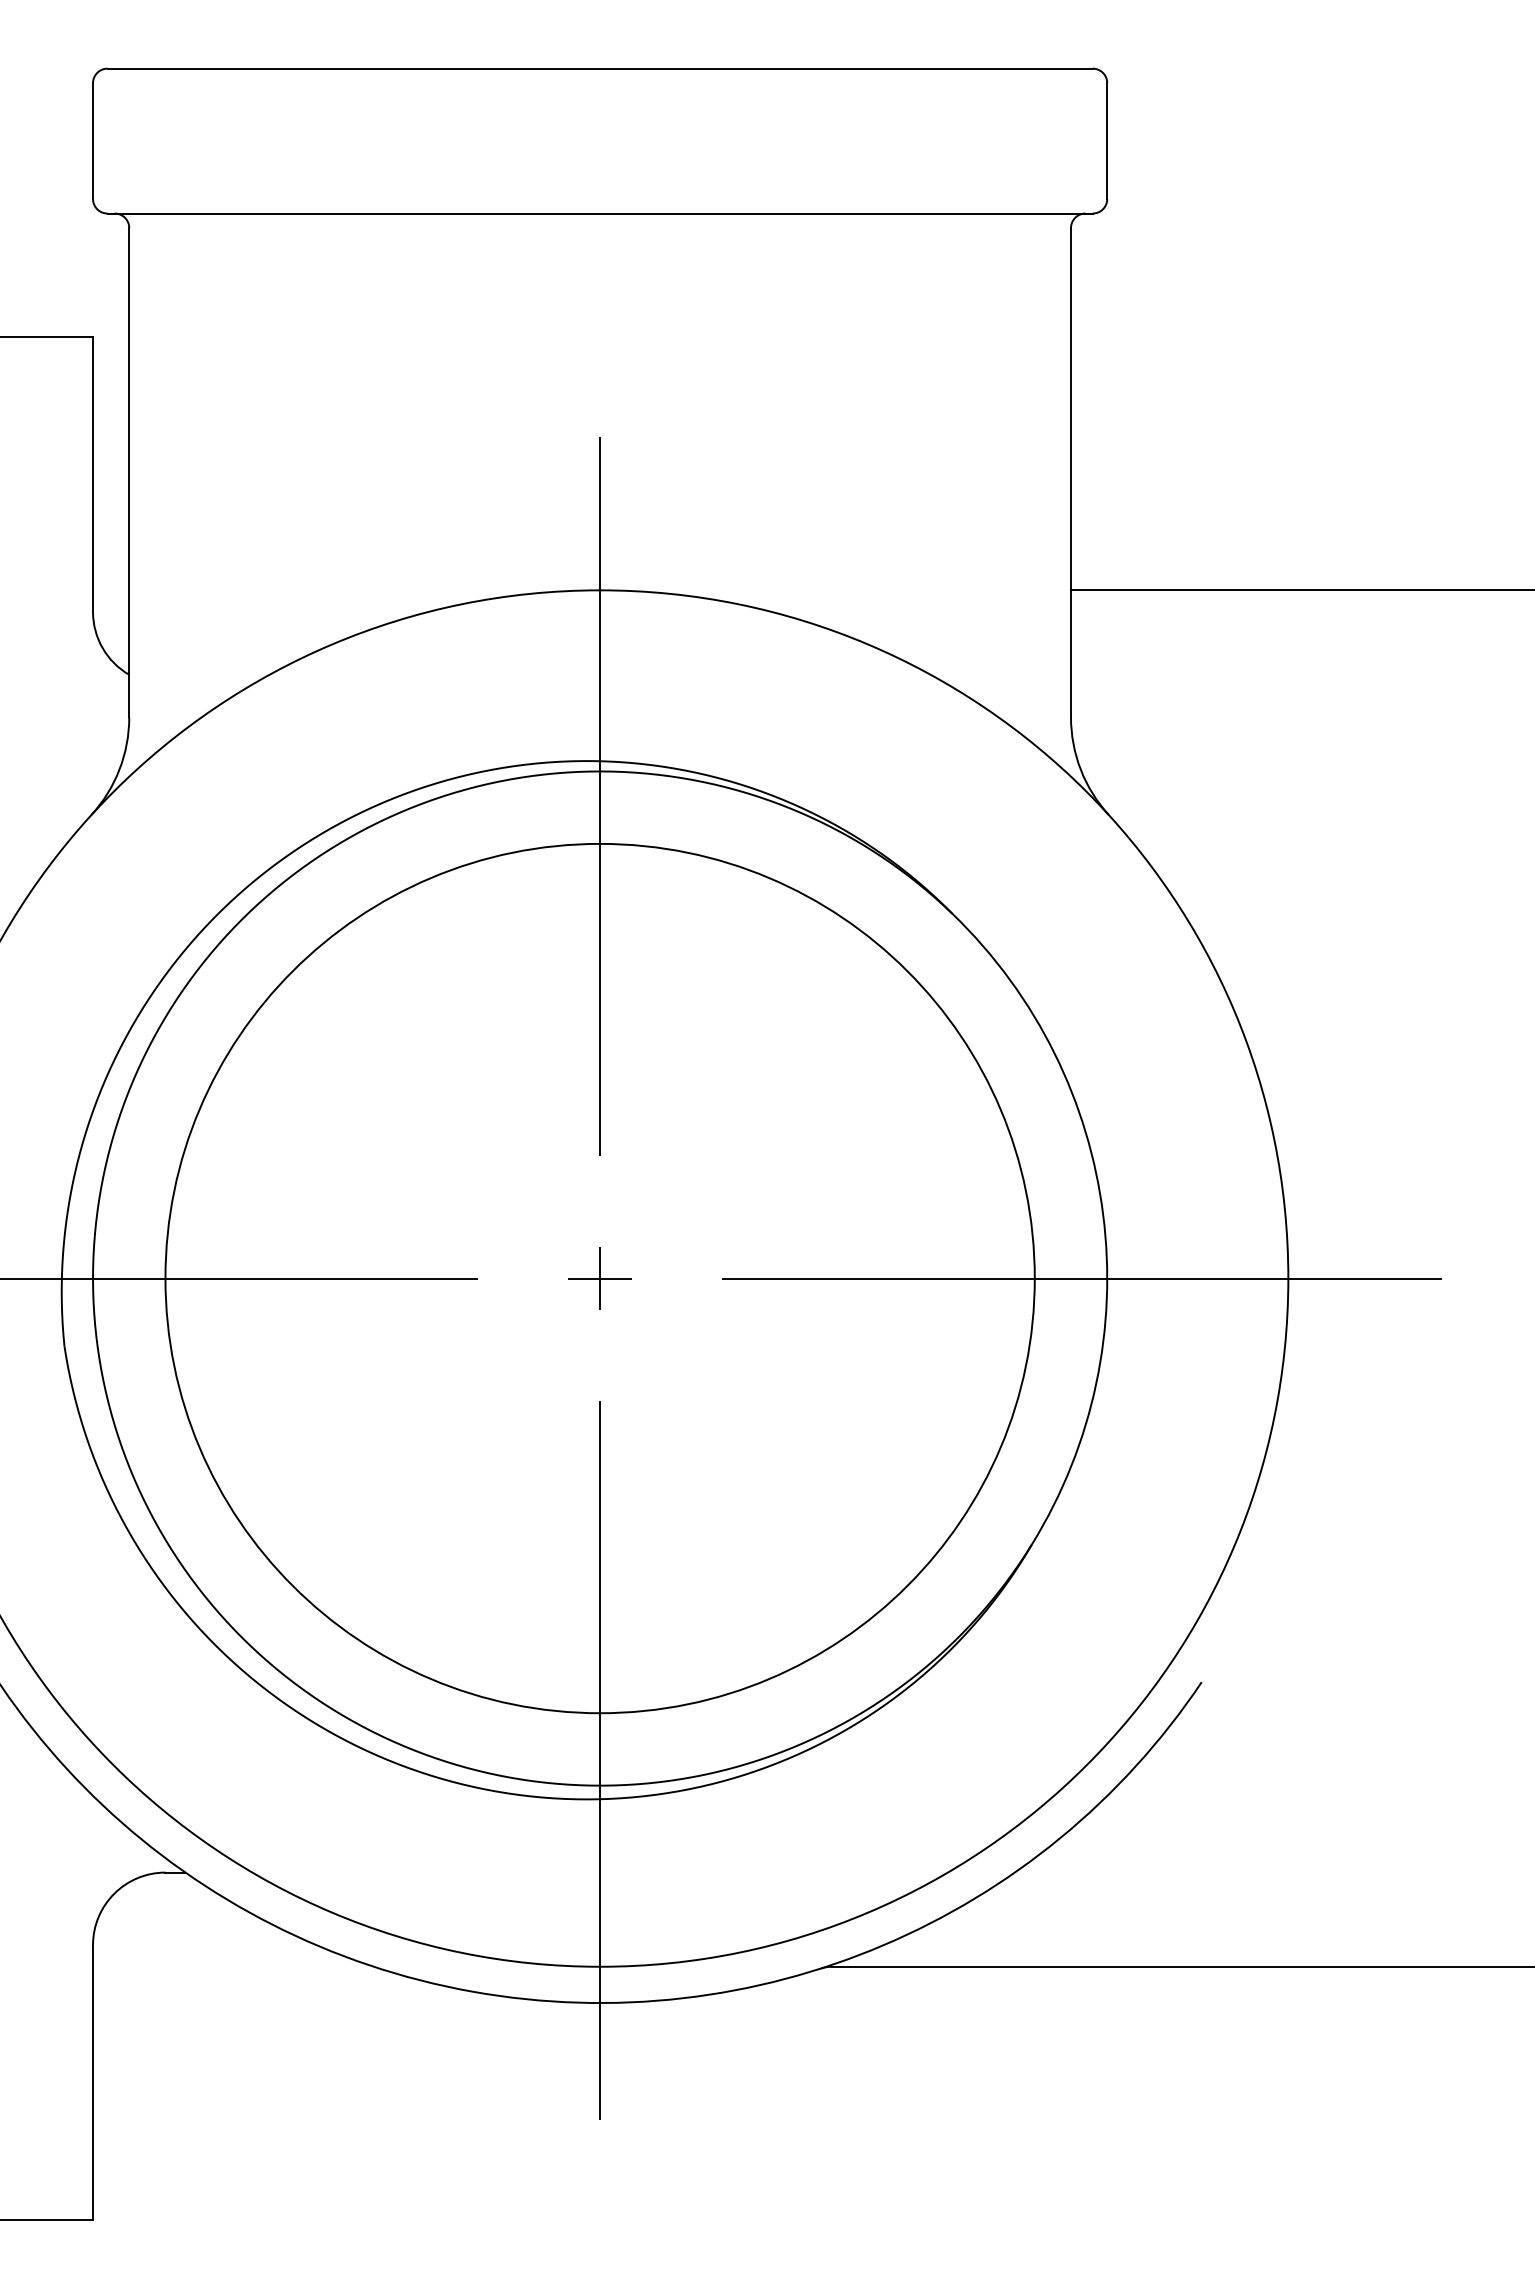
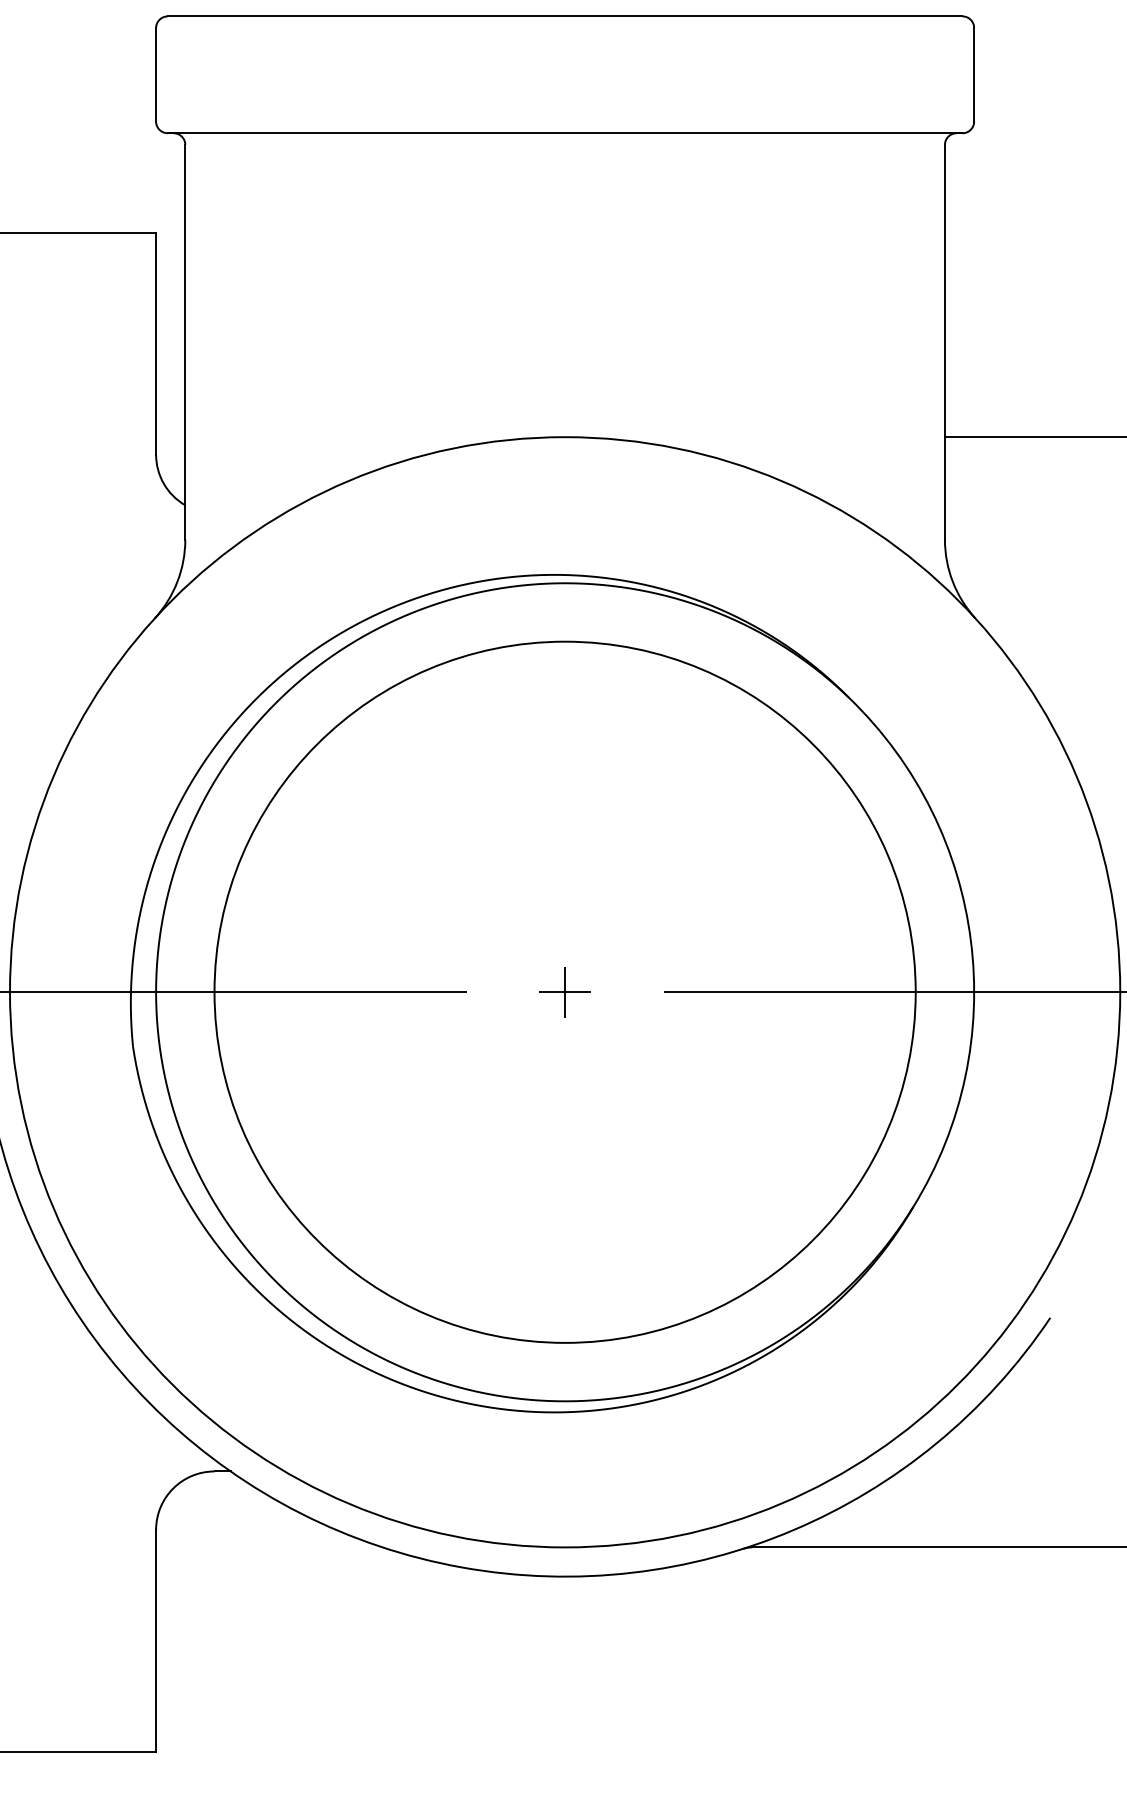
line: (600, 796) -> (565, 603), removed
line: (600, 1760) -> (565, 1381), removed

